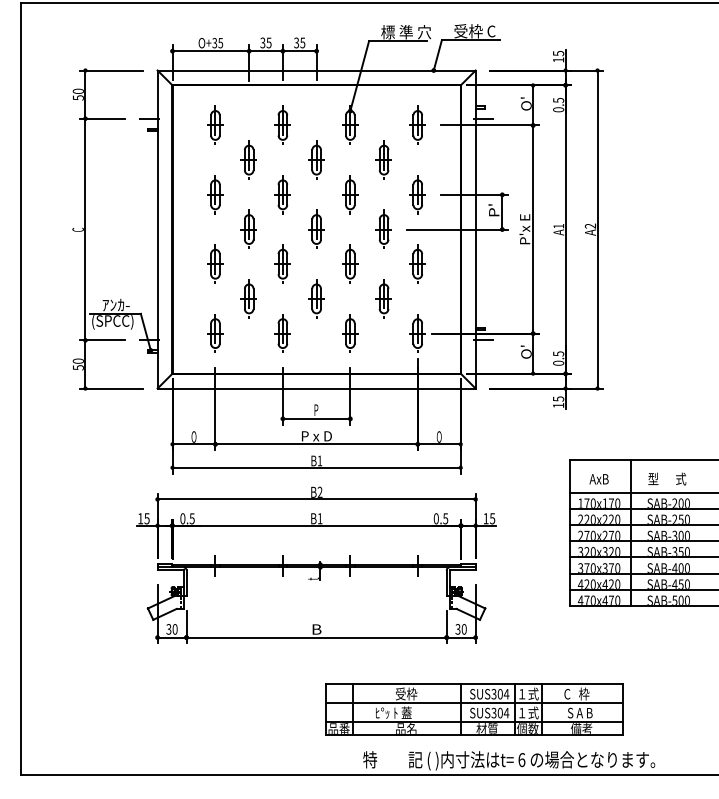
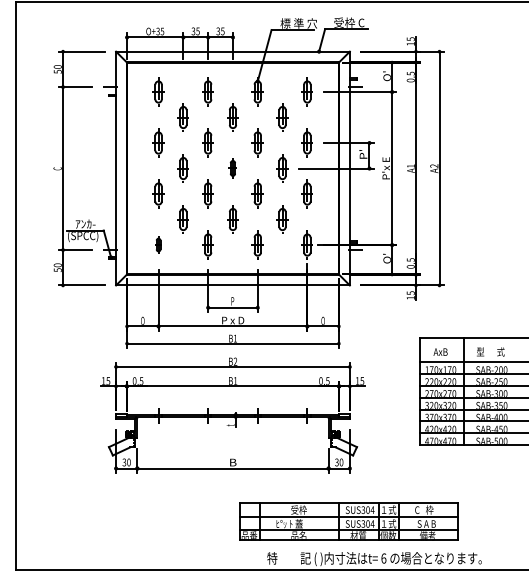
part: (316, 228) -> (232, 167), size x0.7
part: (215, 333) -> (158, 244), size x0.6

